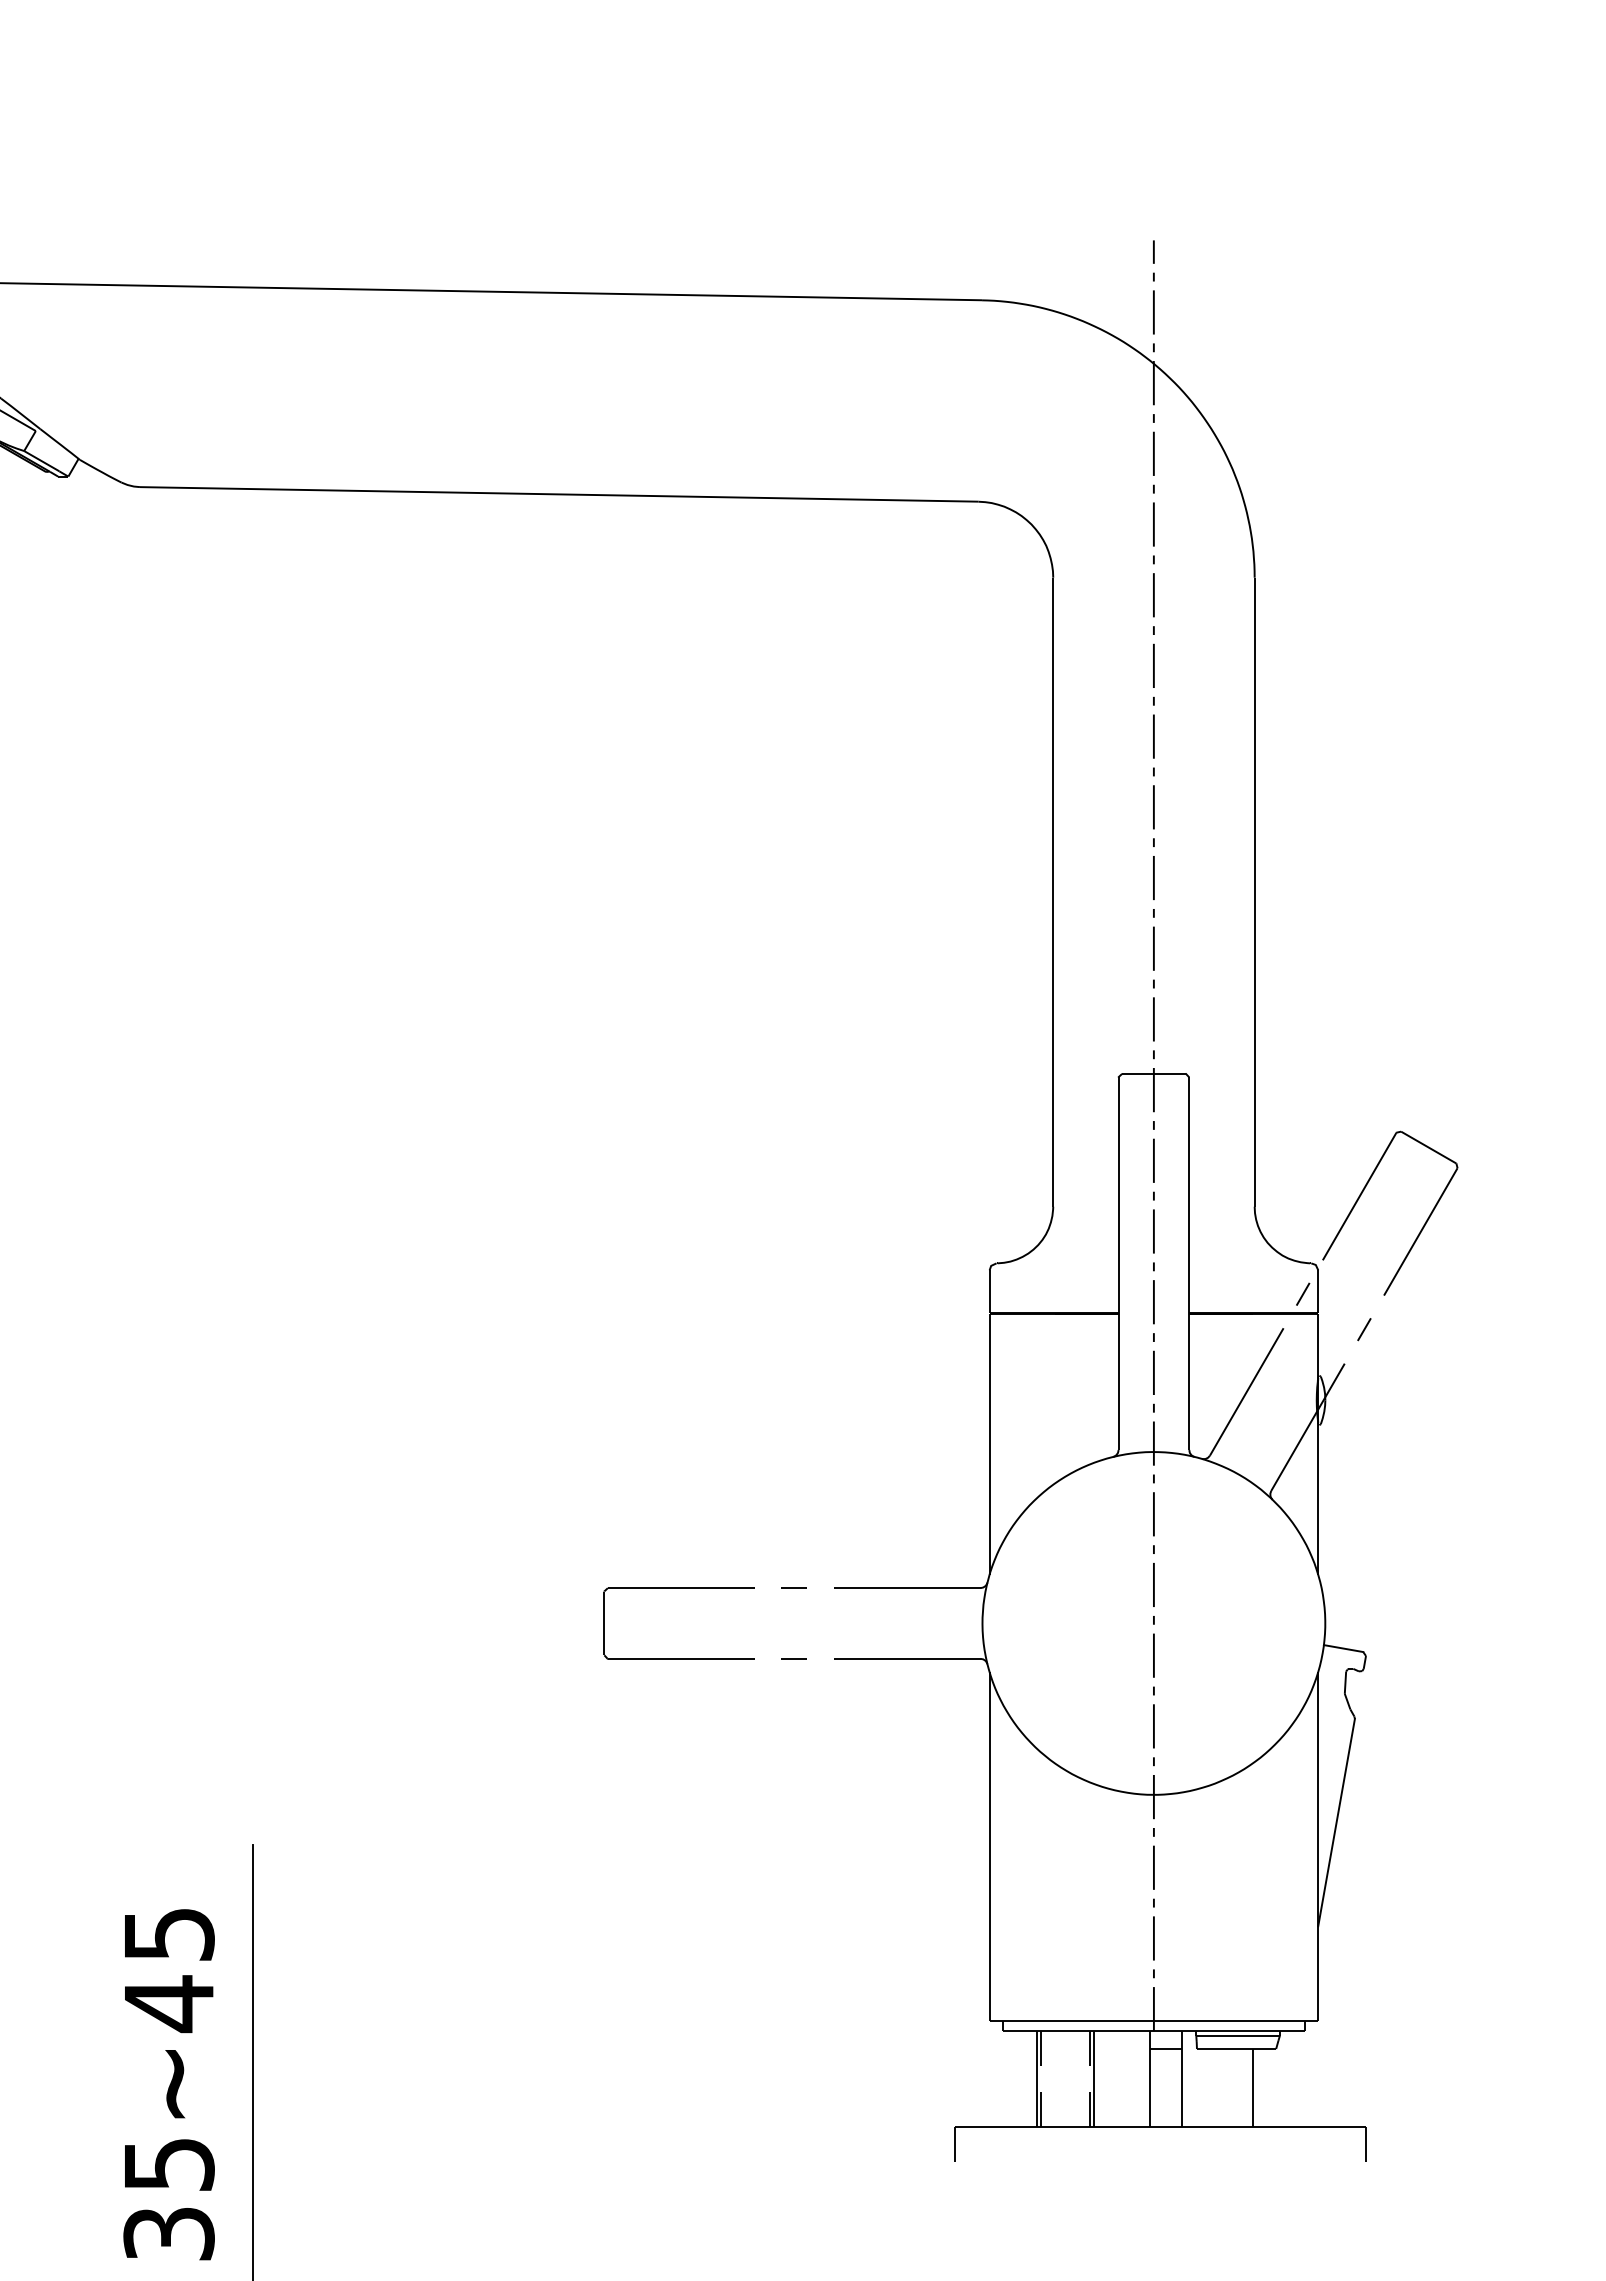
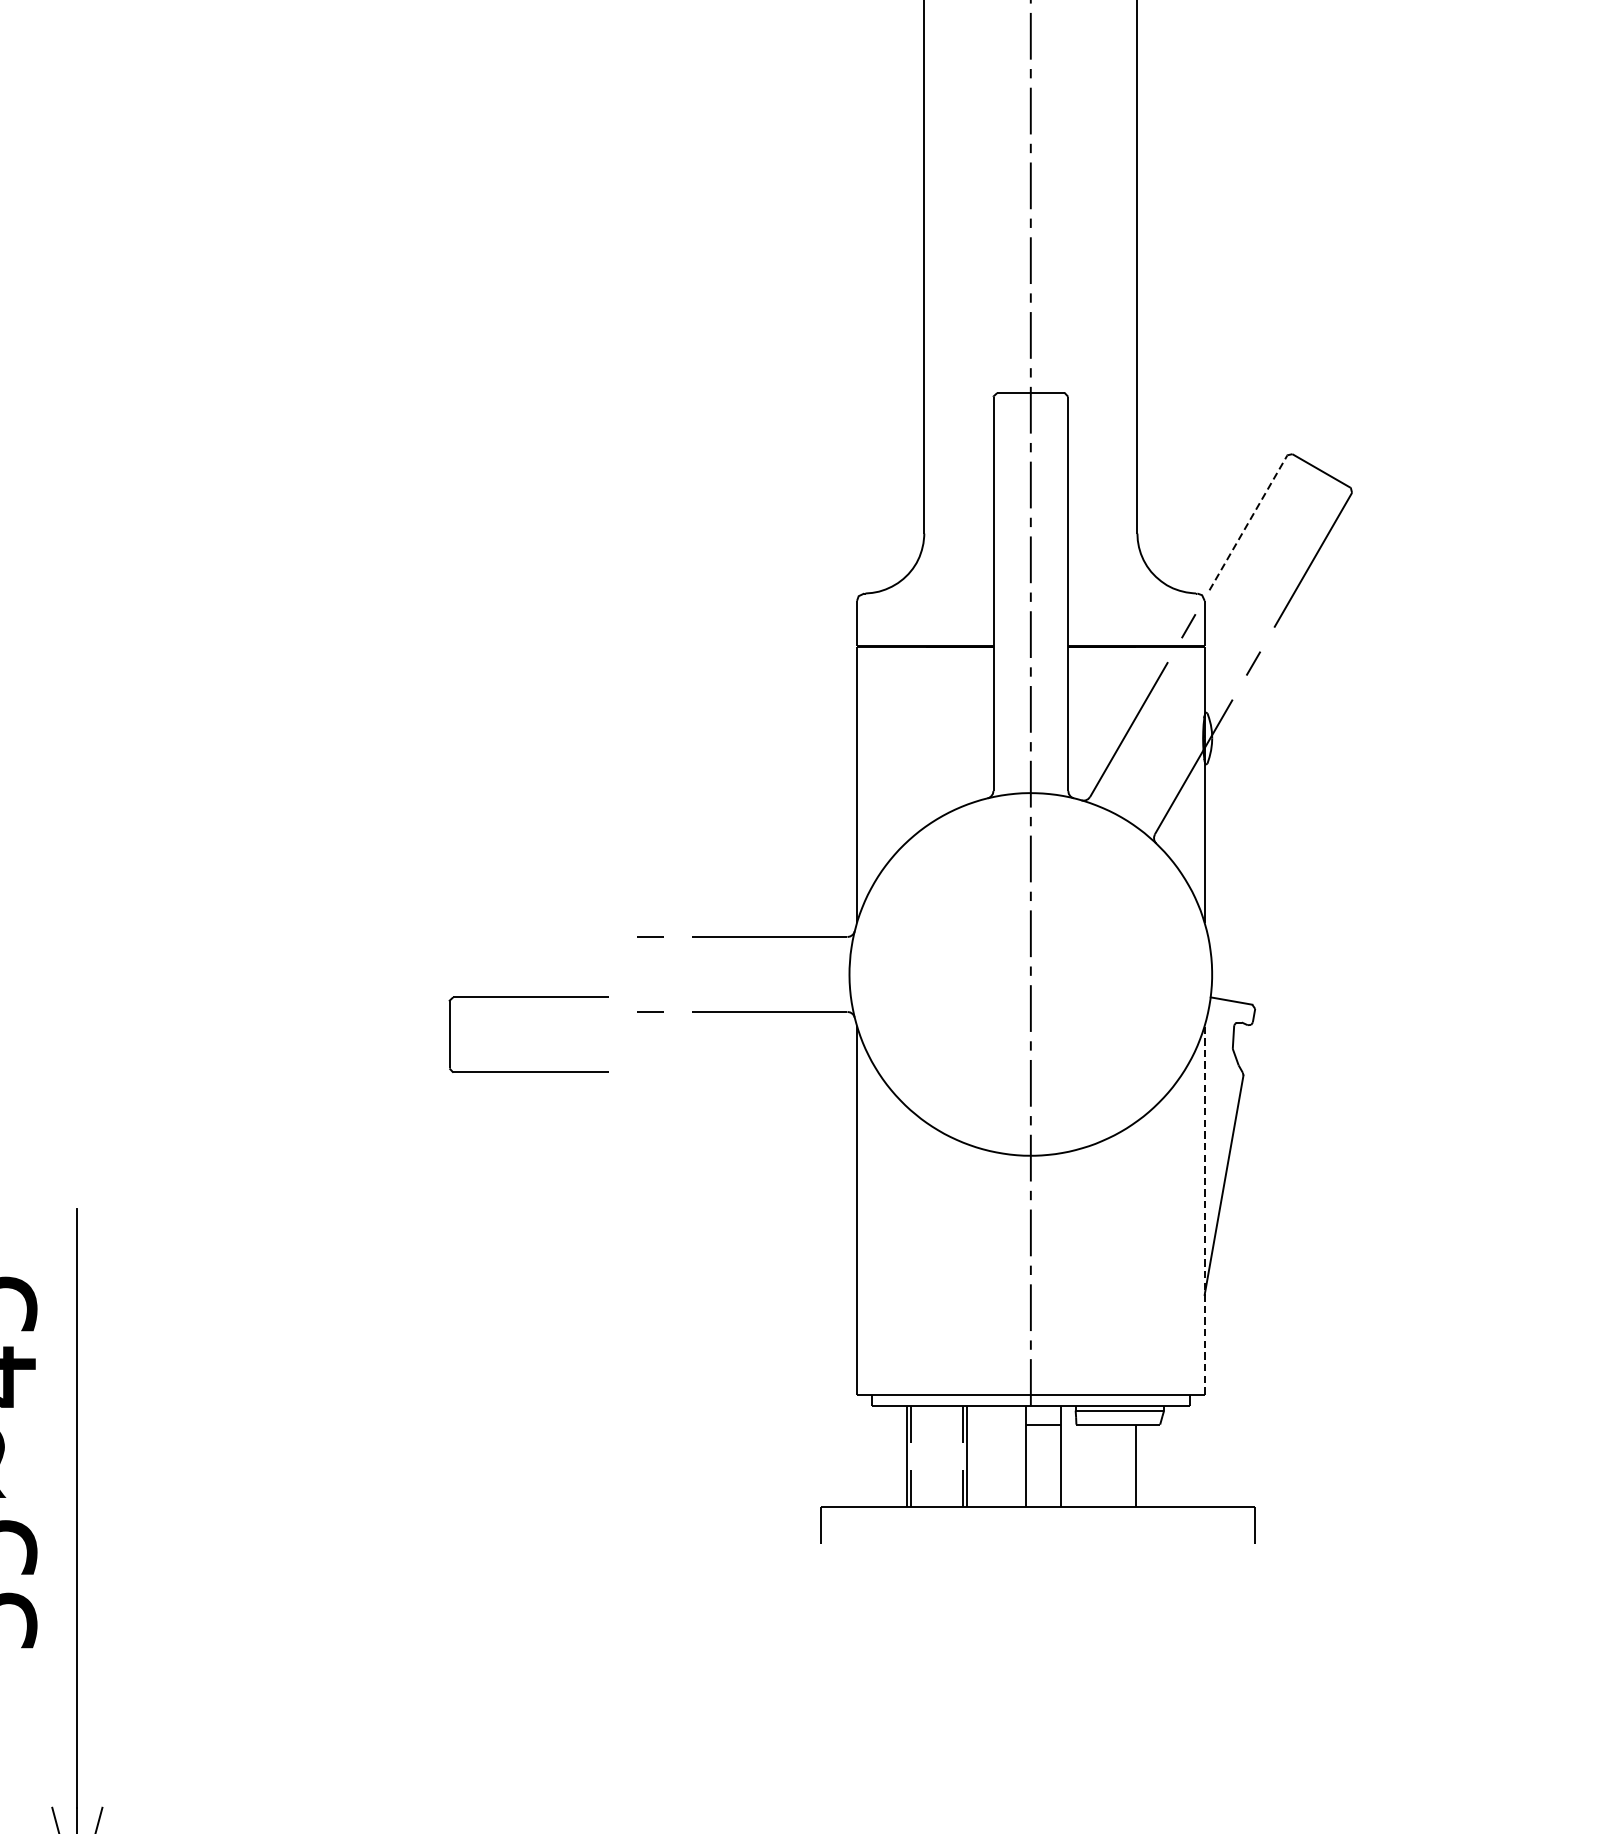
line: (1359, 1196) -> (1248, 522), solid -> dashed
part: (678, 1588) -> (527, 997), moved
line: (1318, 1845) -> (1204, 1209), solid -> dashed

